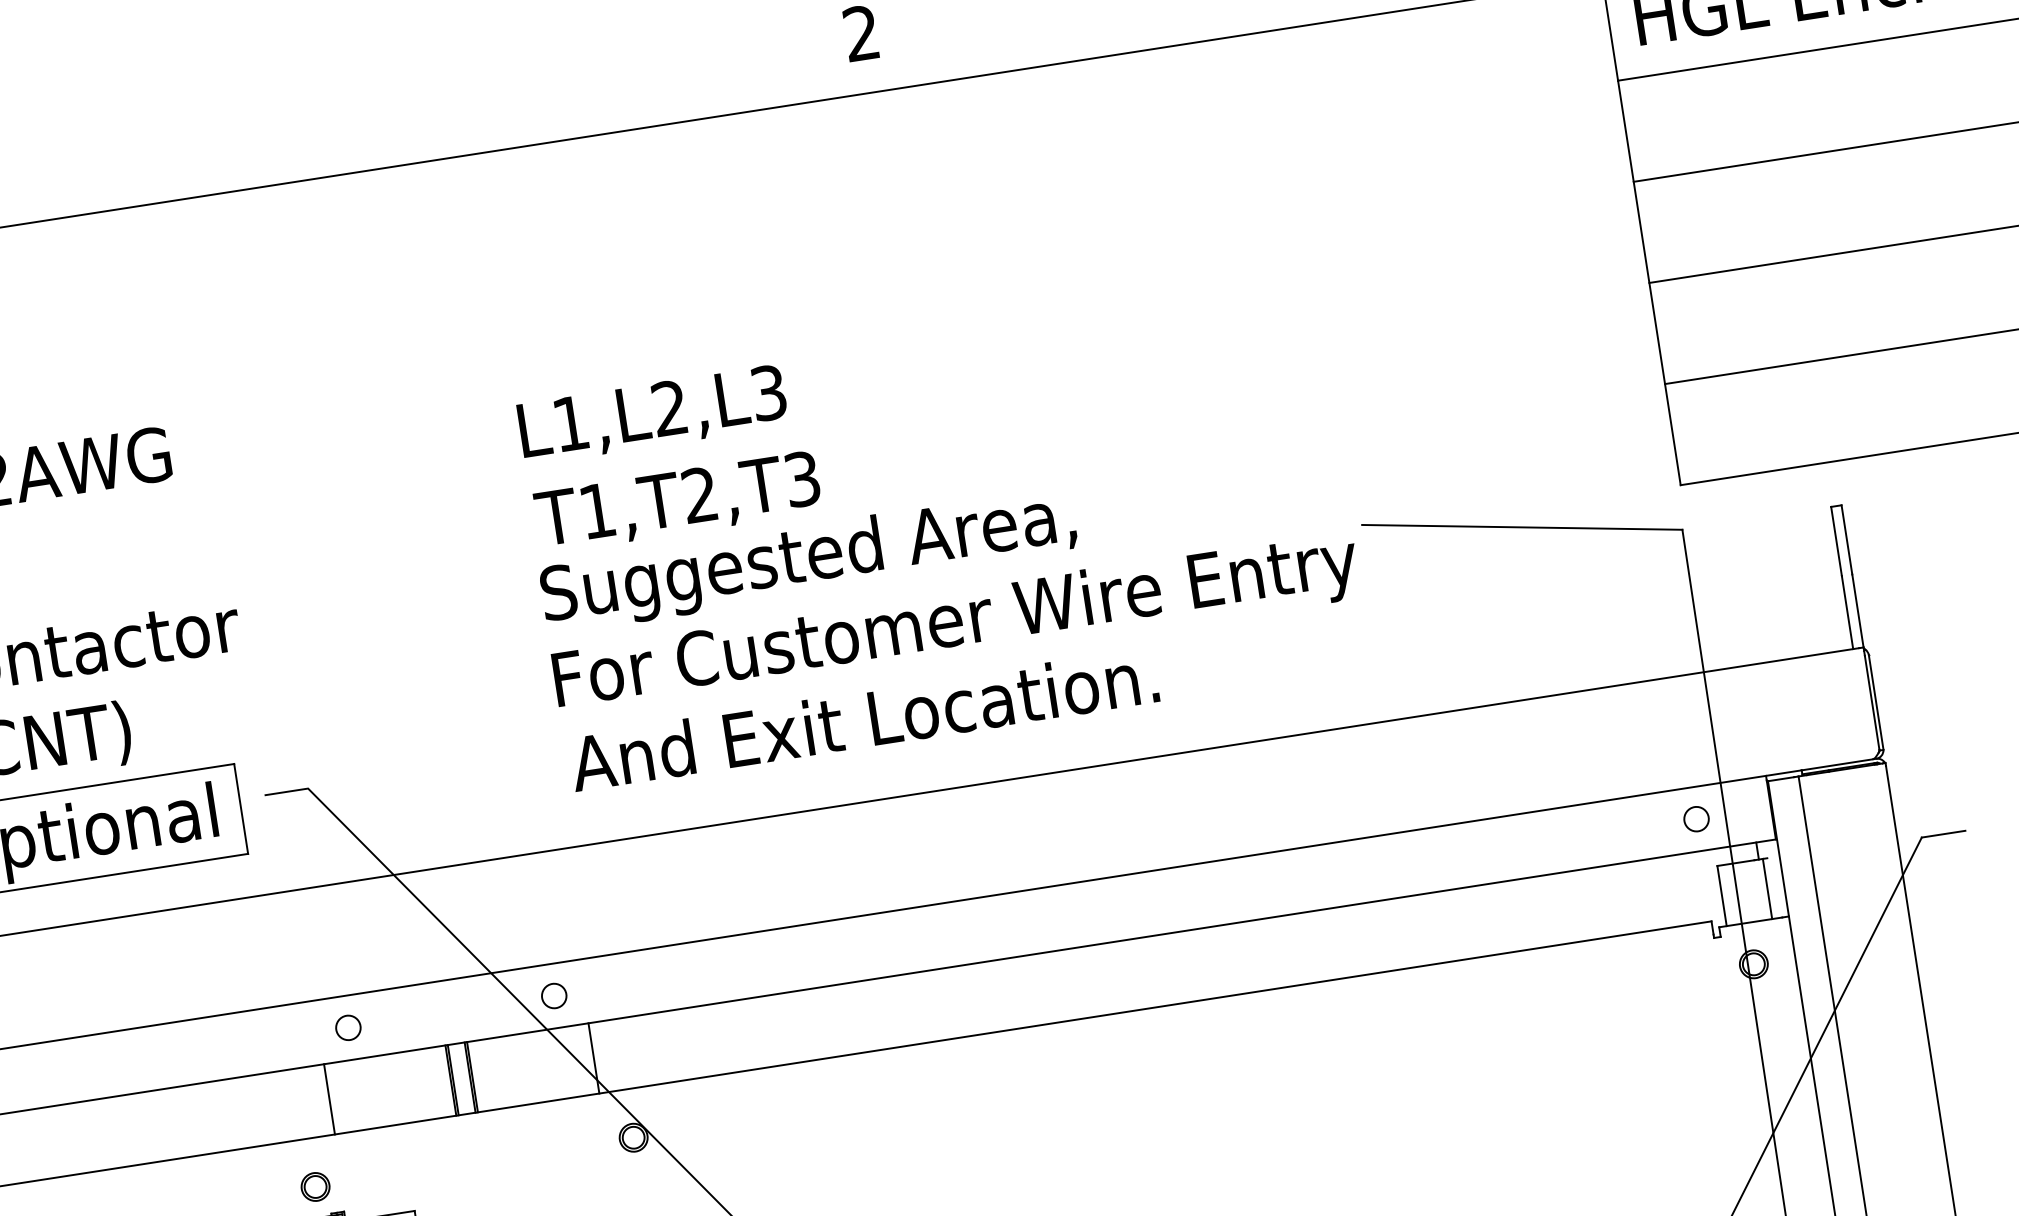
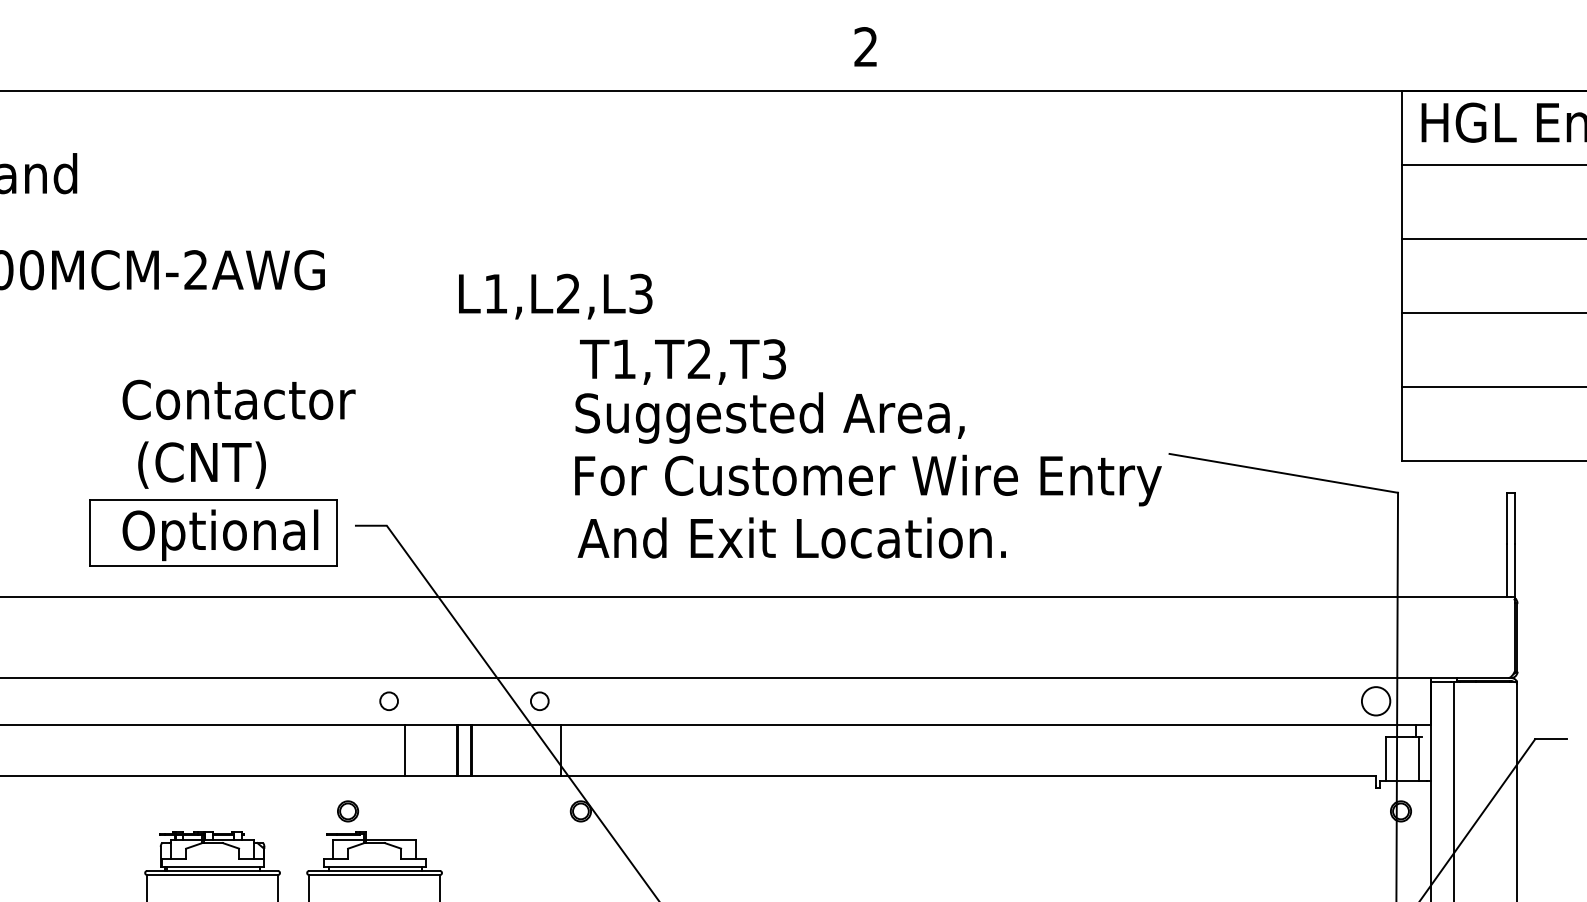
text: (652, 414) -> (555, 296), moved
circle: (1695, 819) -> (1375, 701), size x1.6
line: (329, 1099) -> (404, 750), moved

